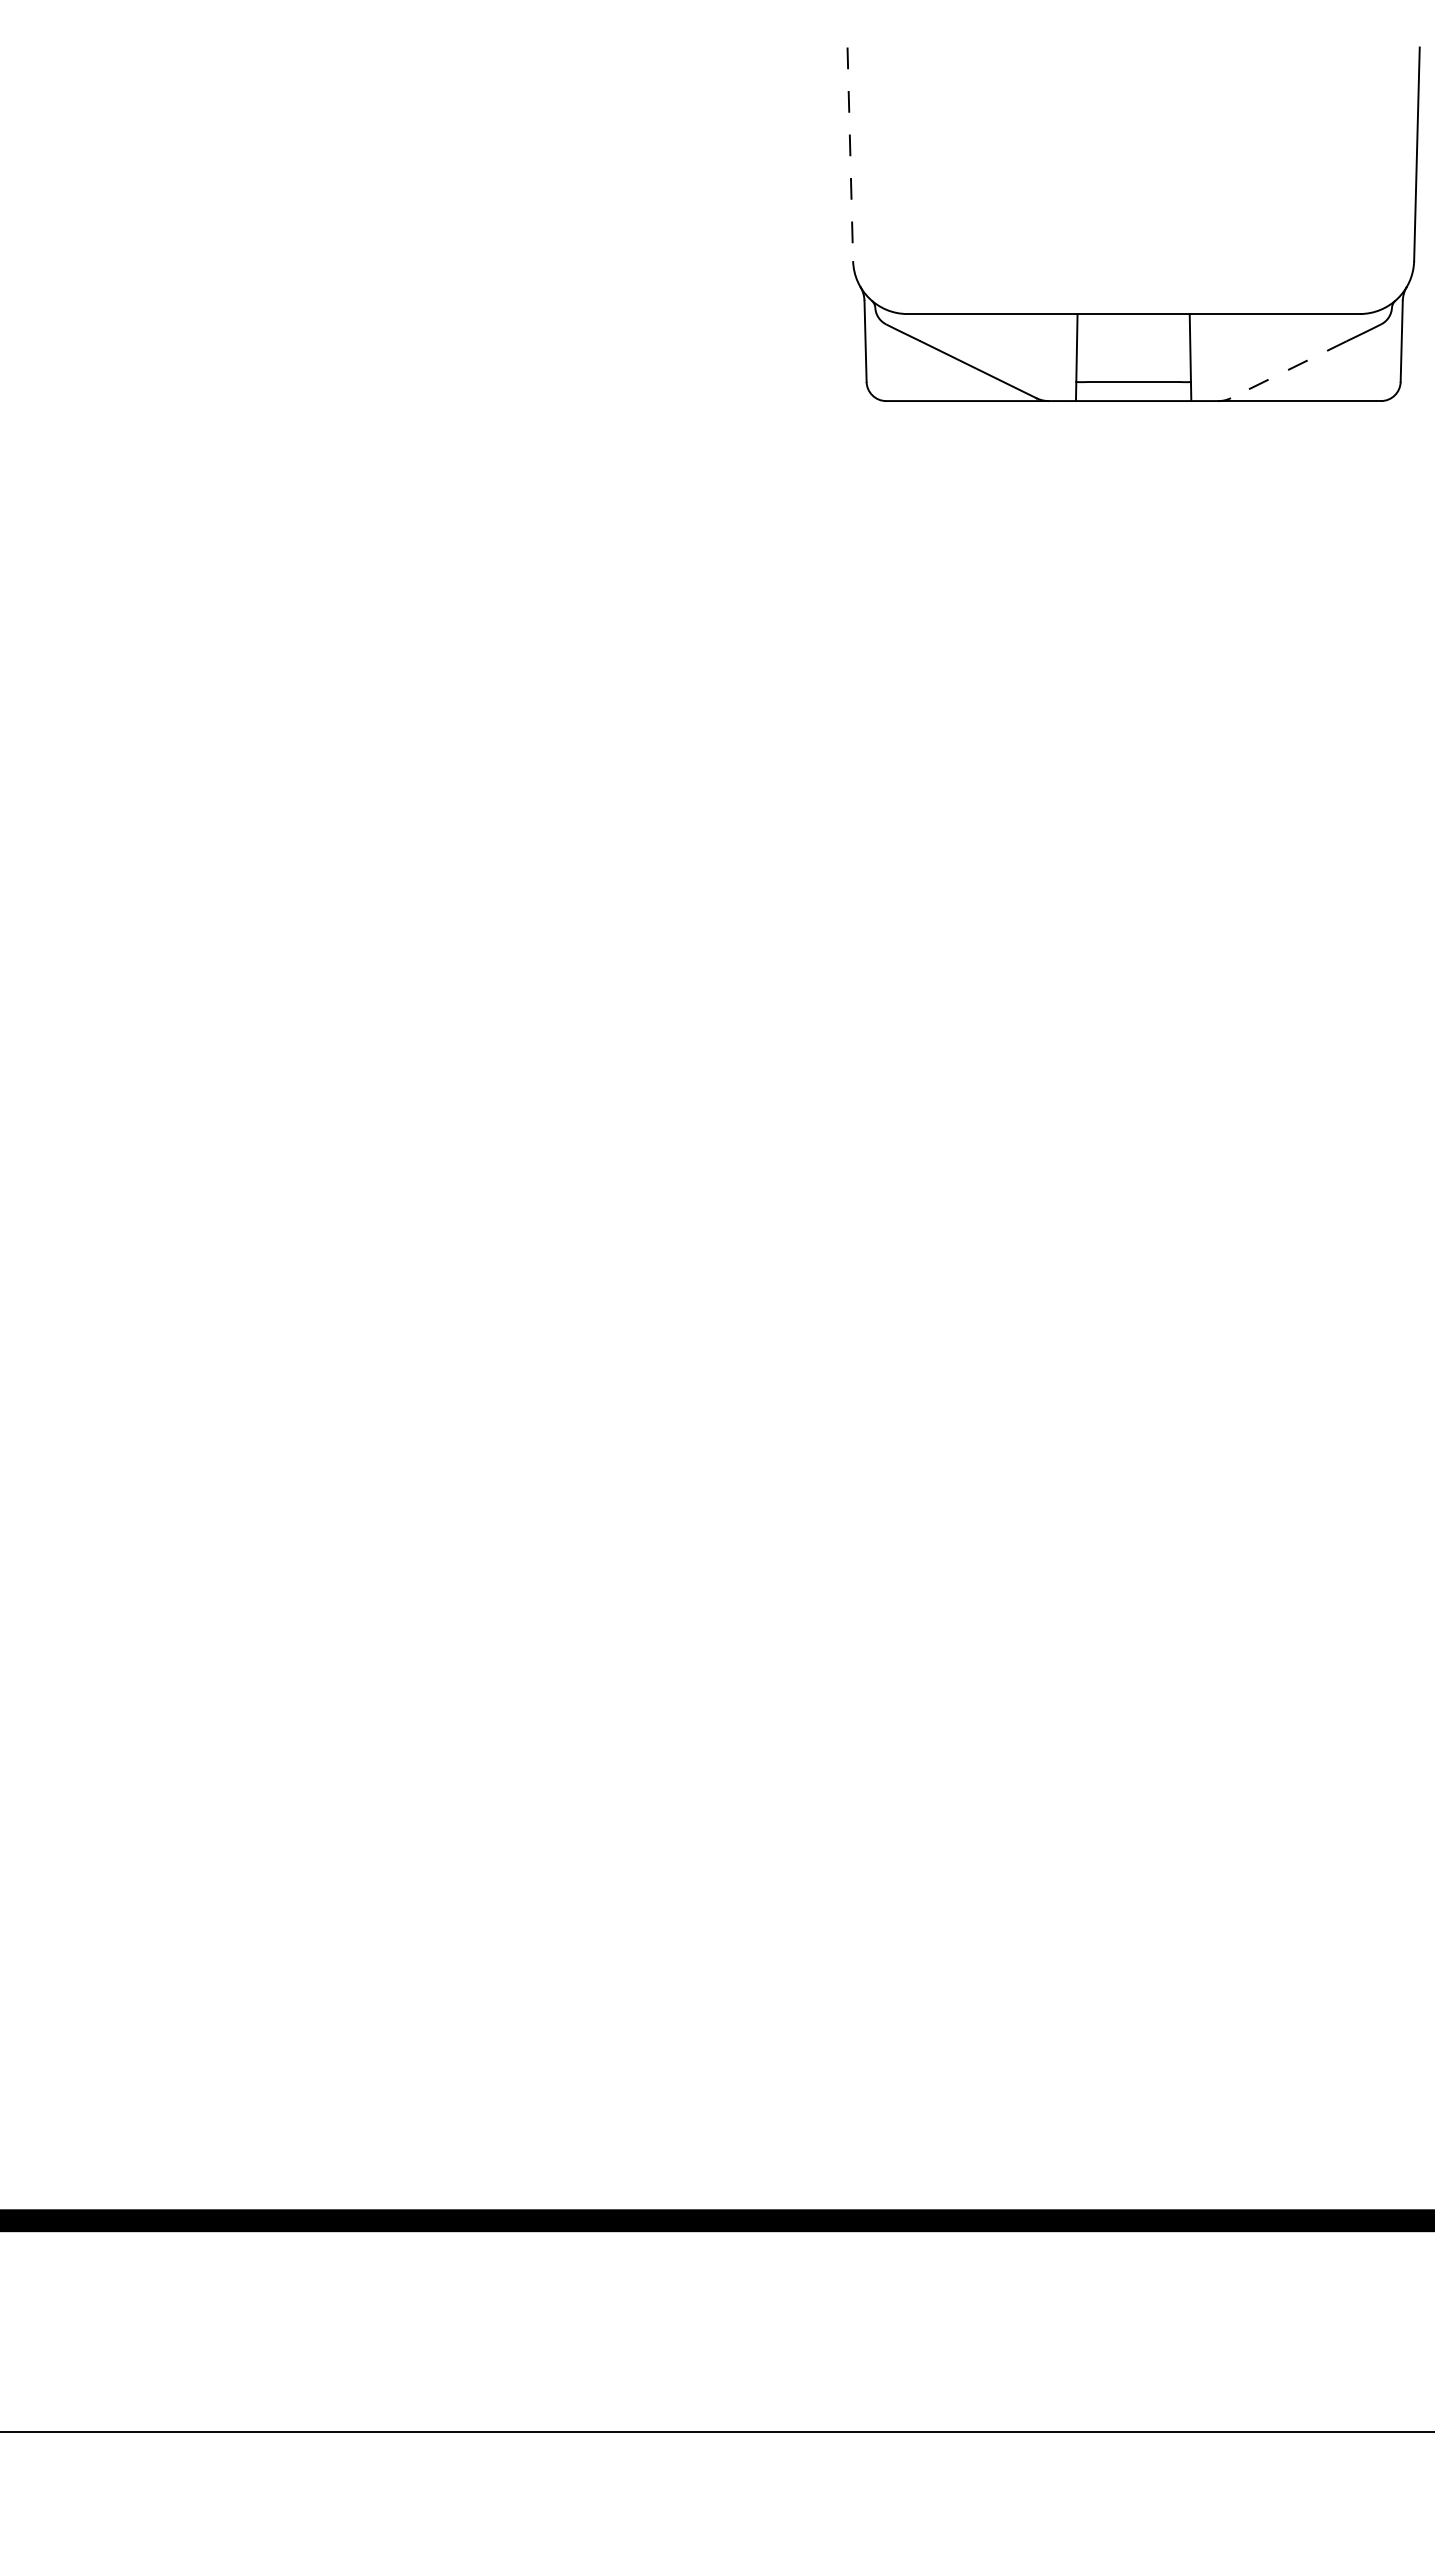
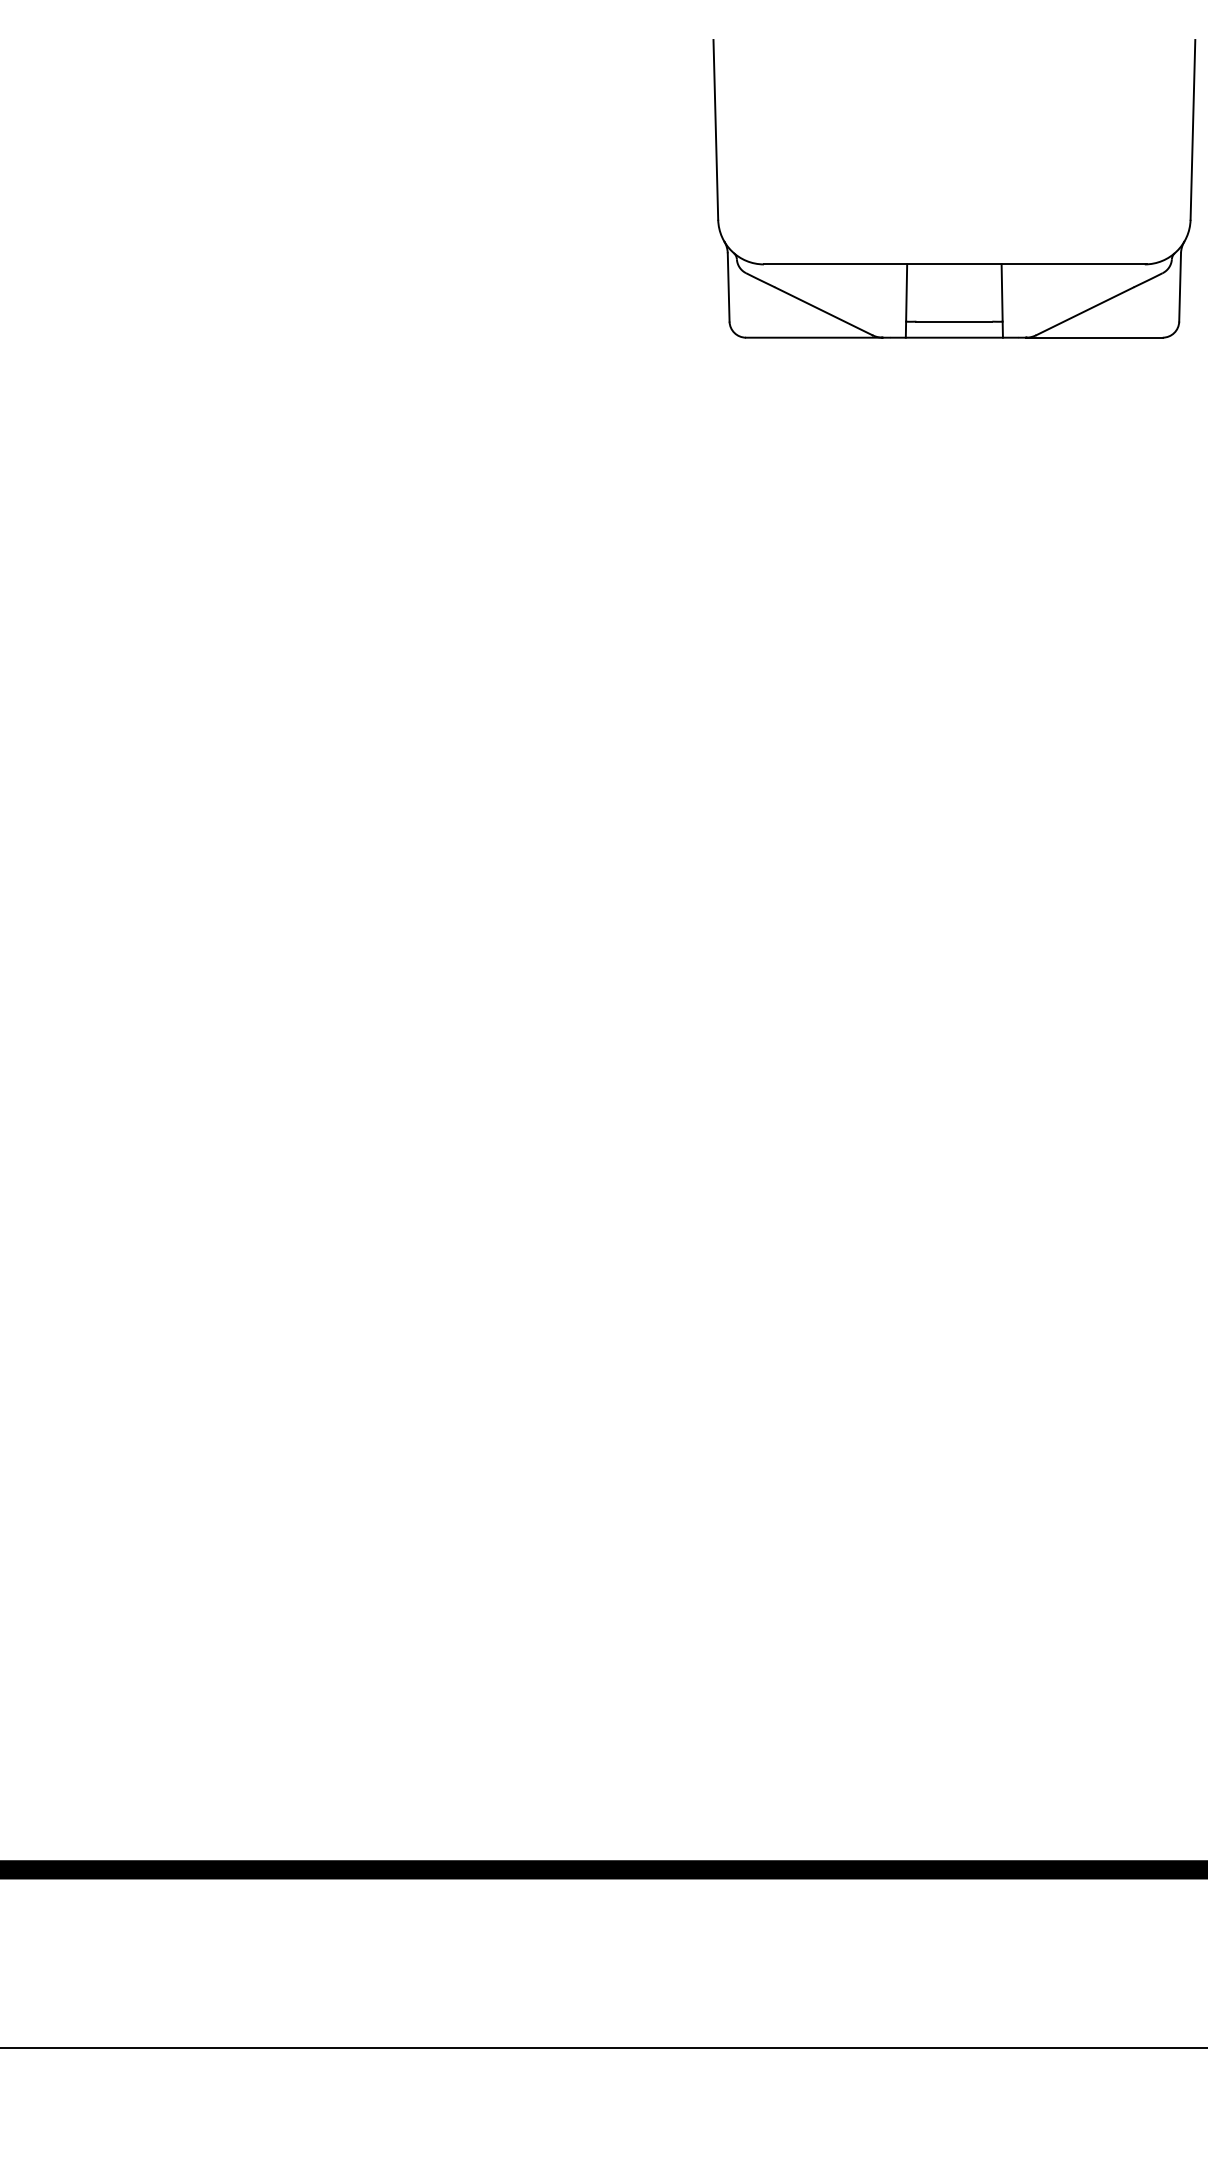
line: (850, 154) -> (715, 130), dashed -> solid
line: (1288, 369) -> (1084, 311), dashed -> solid

